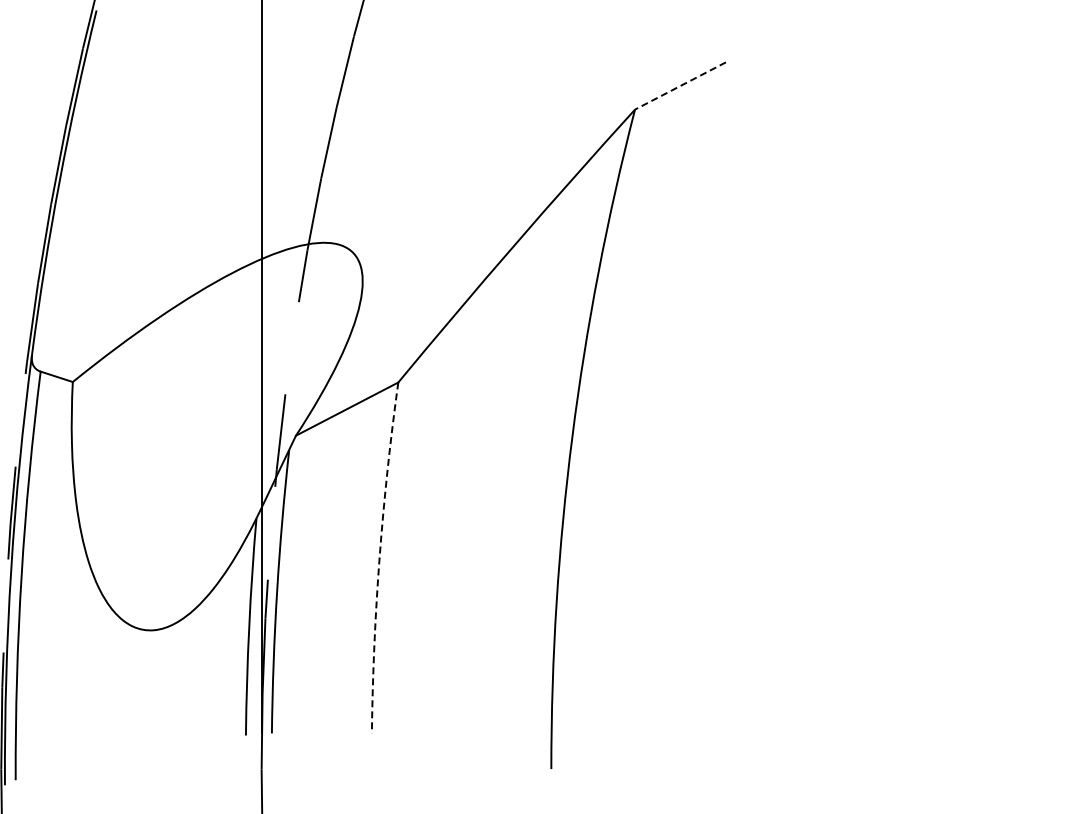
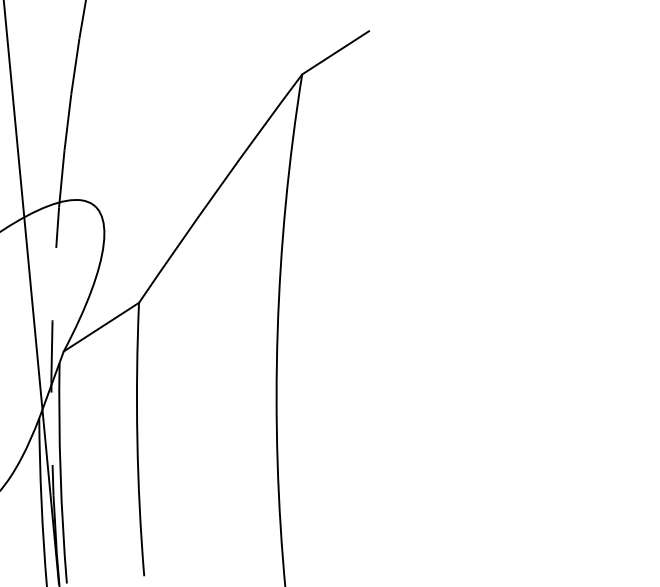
line: (680, 86) -> (335, 53), dashed -> solid
arc: (379, 557) -> (137, 439), dashed -> solid

